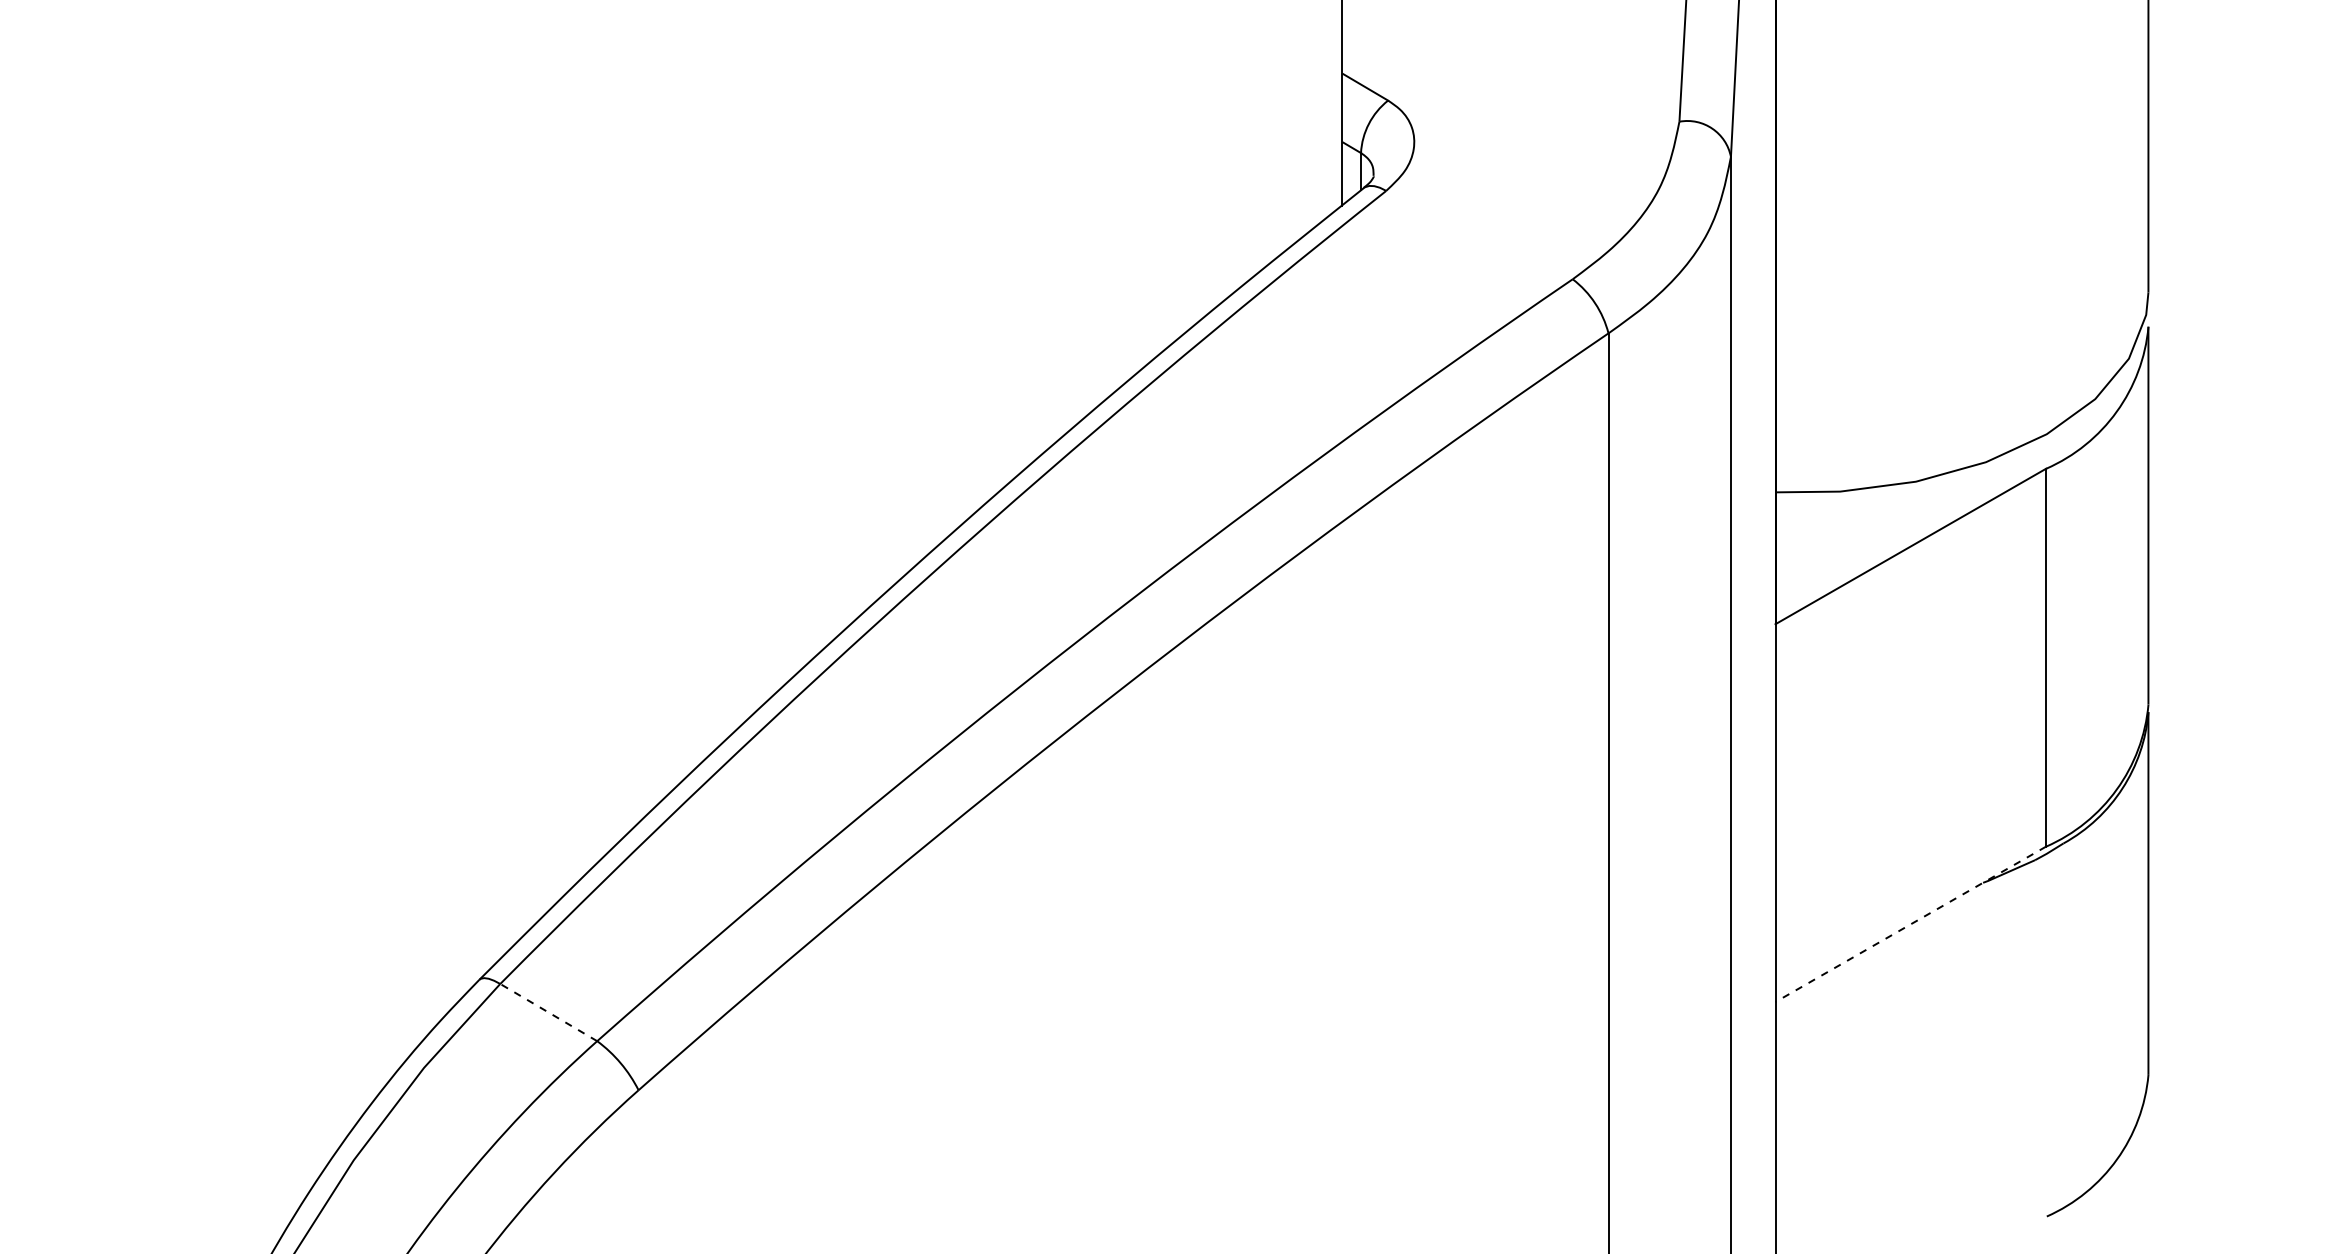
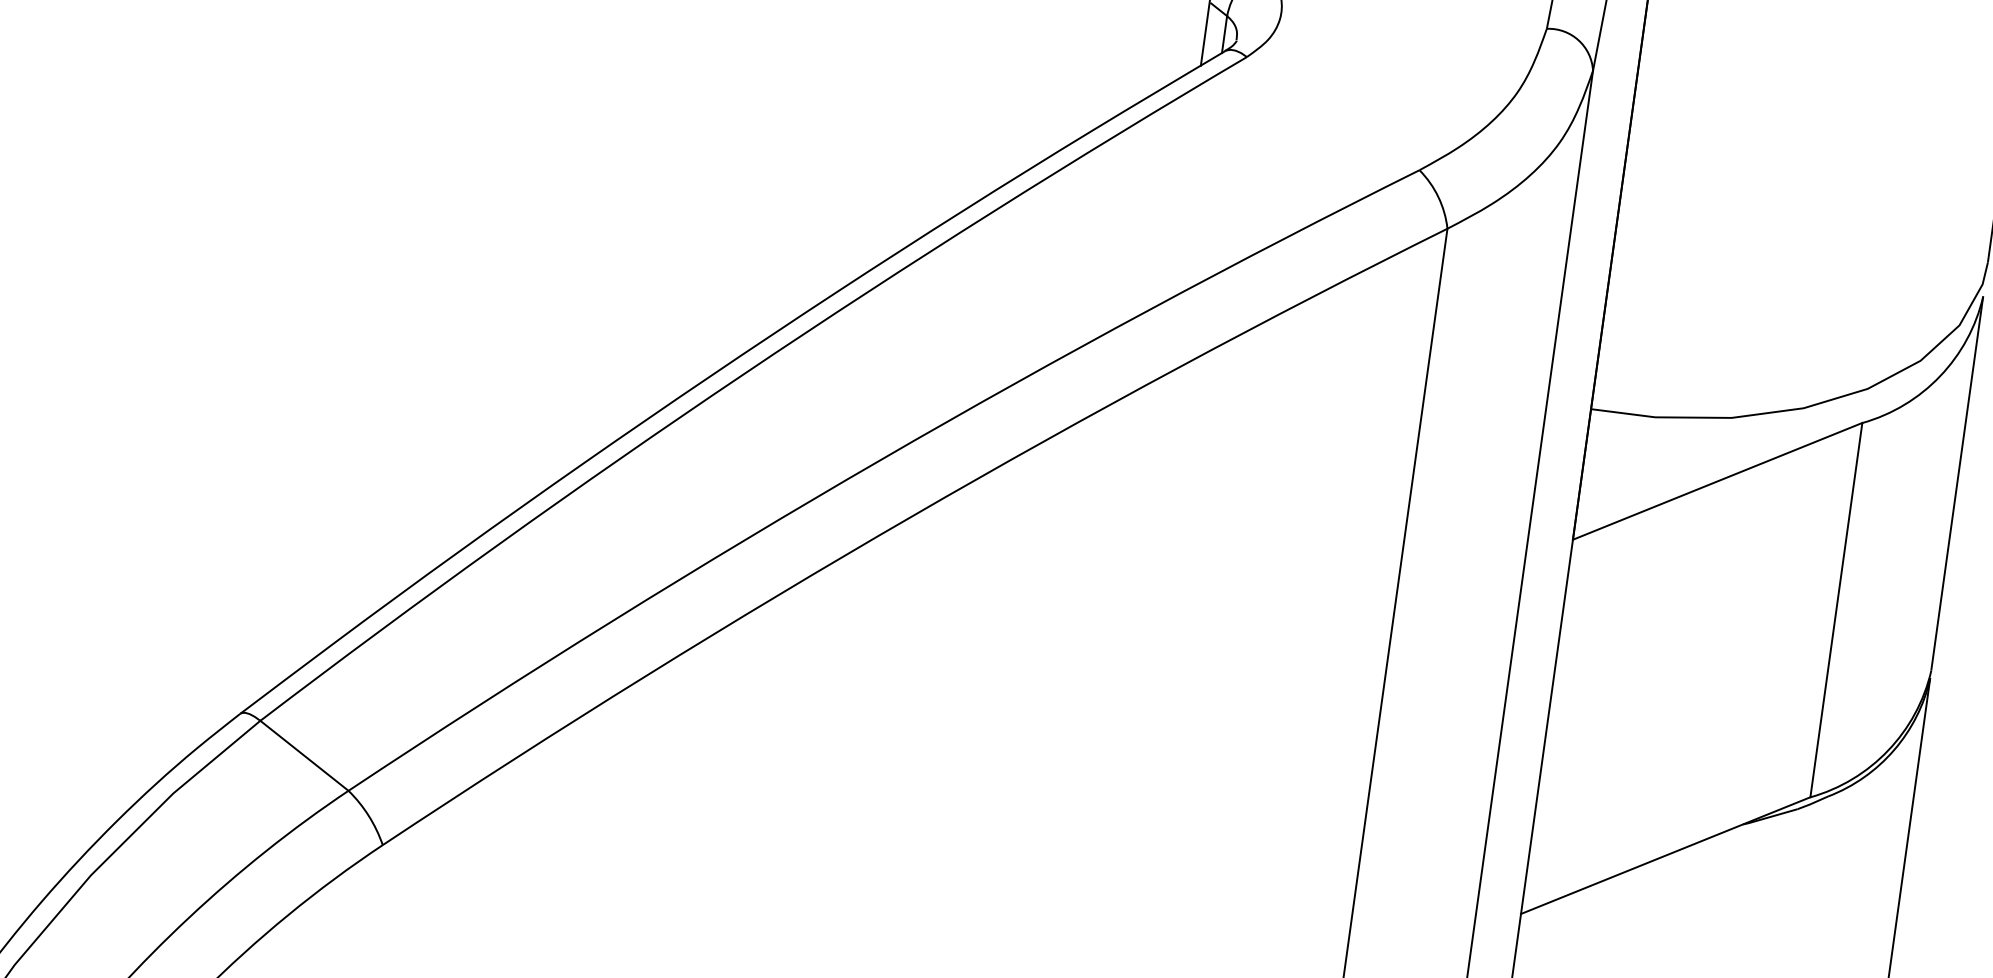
line: (1910, 924) -> (1665, 855), dashed -> solid
line: (548, 1012) -> (304, 755), dashed -> solid

